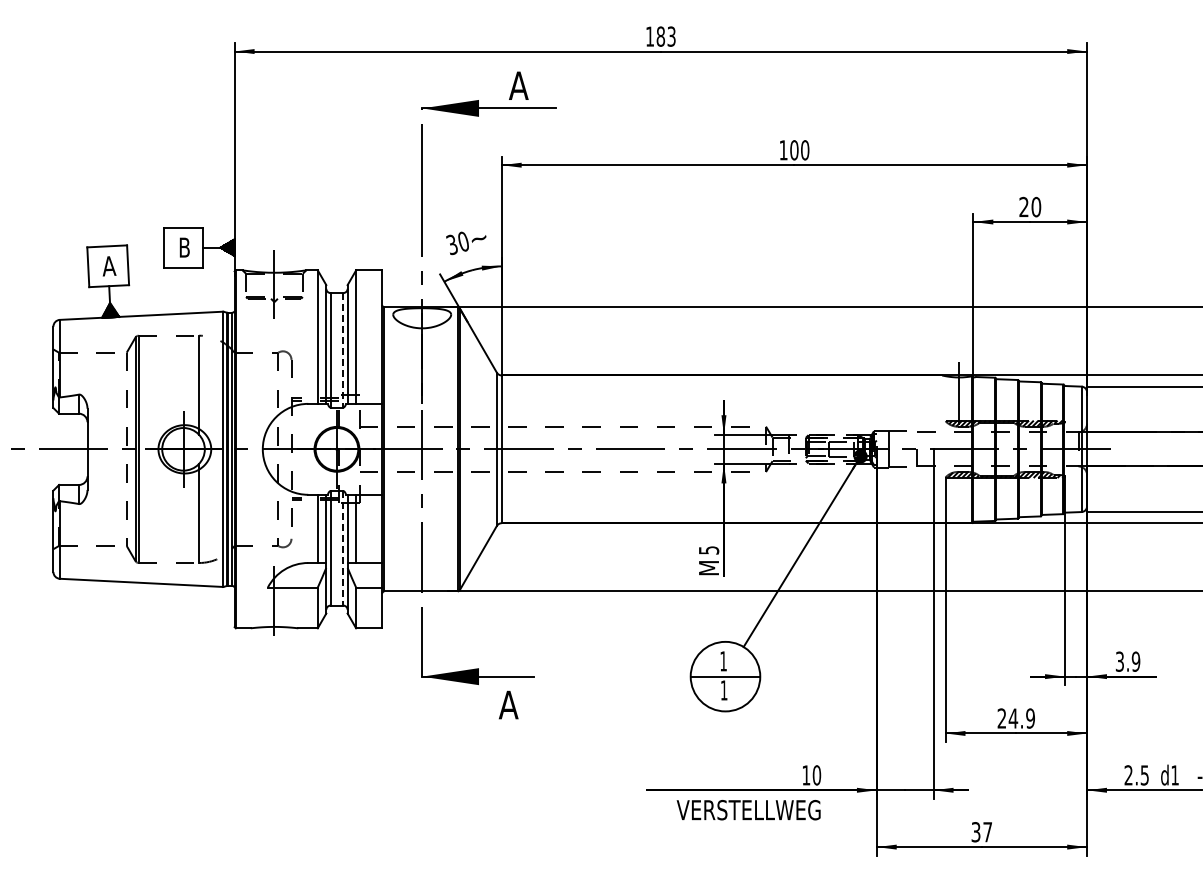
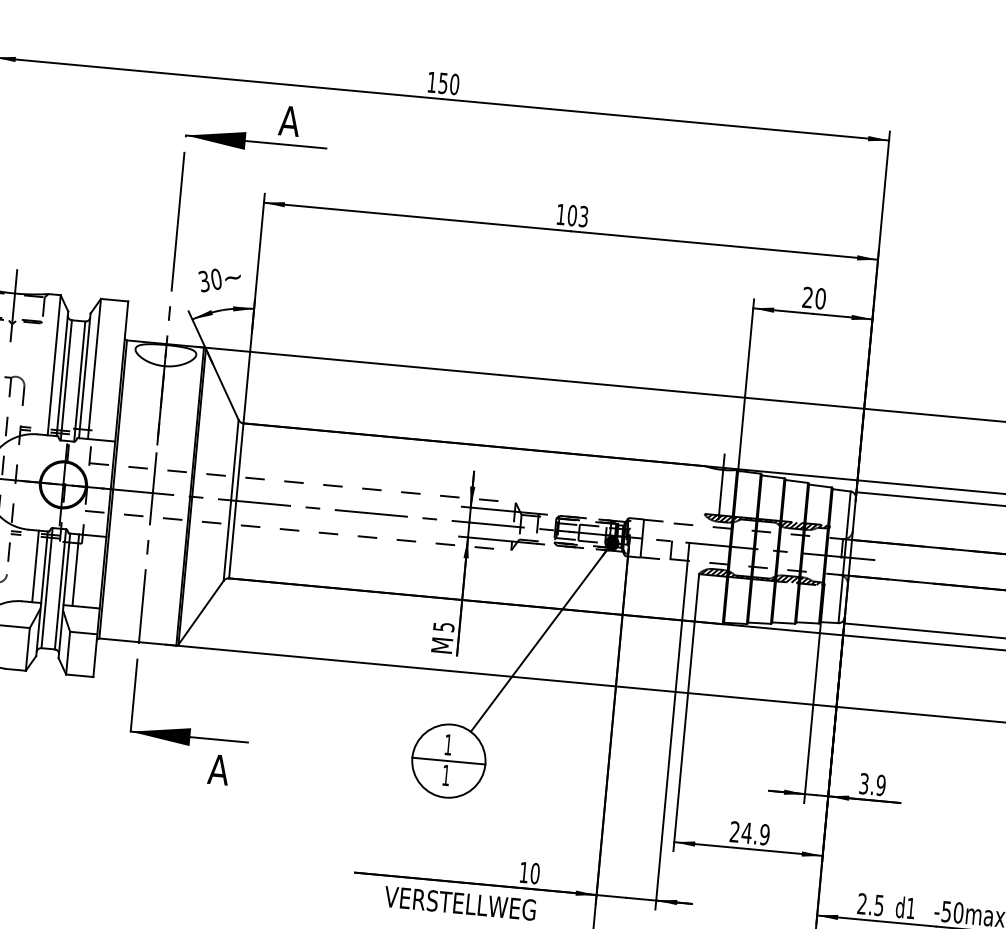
text: (665, 36) -> (448, 83), 183 -> 150
text: (805, 150) -> (584, 216), 100 -> 103
line: (343, 350) -> (79, 381), dashed -> solid
line: (343, 548) -> (60, 589), dashed -> solid

